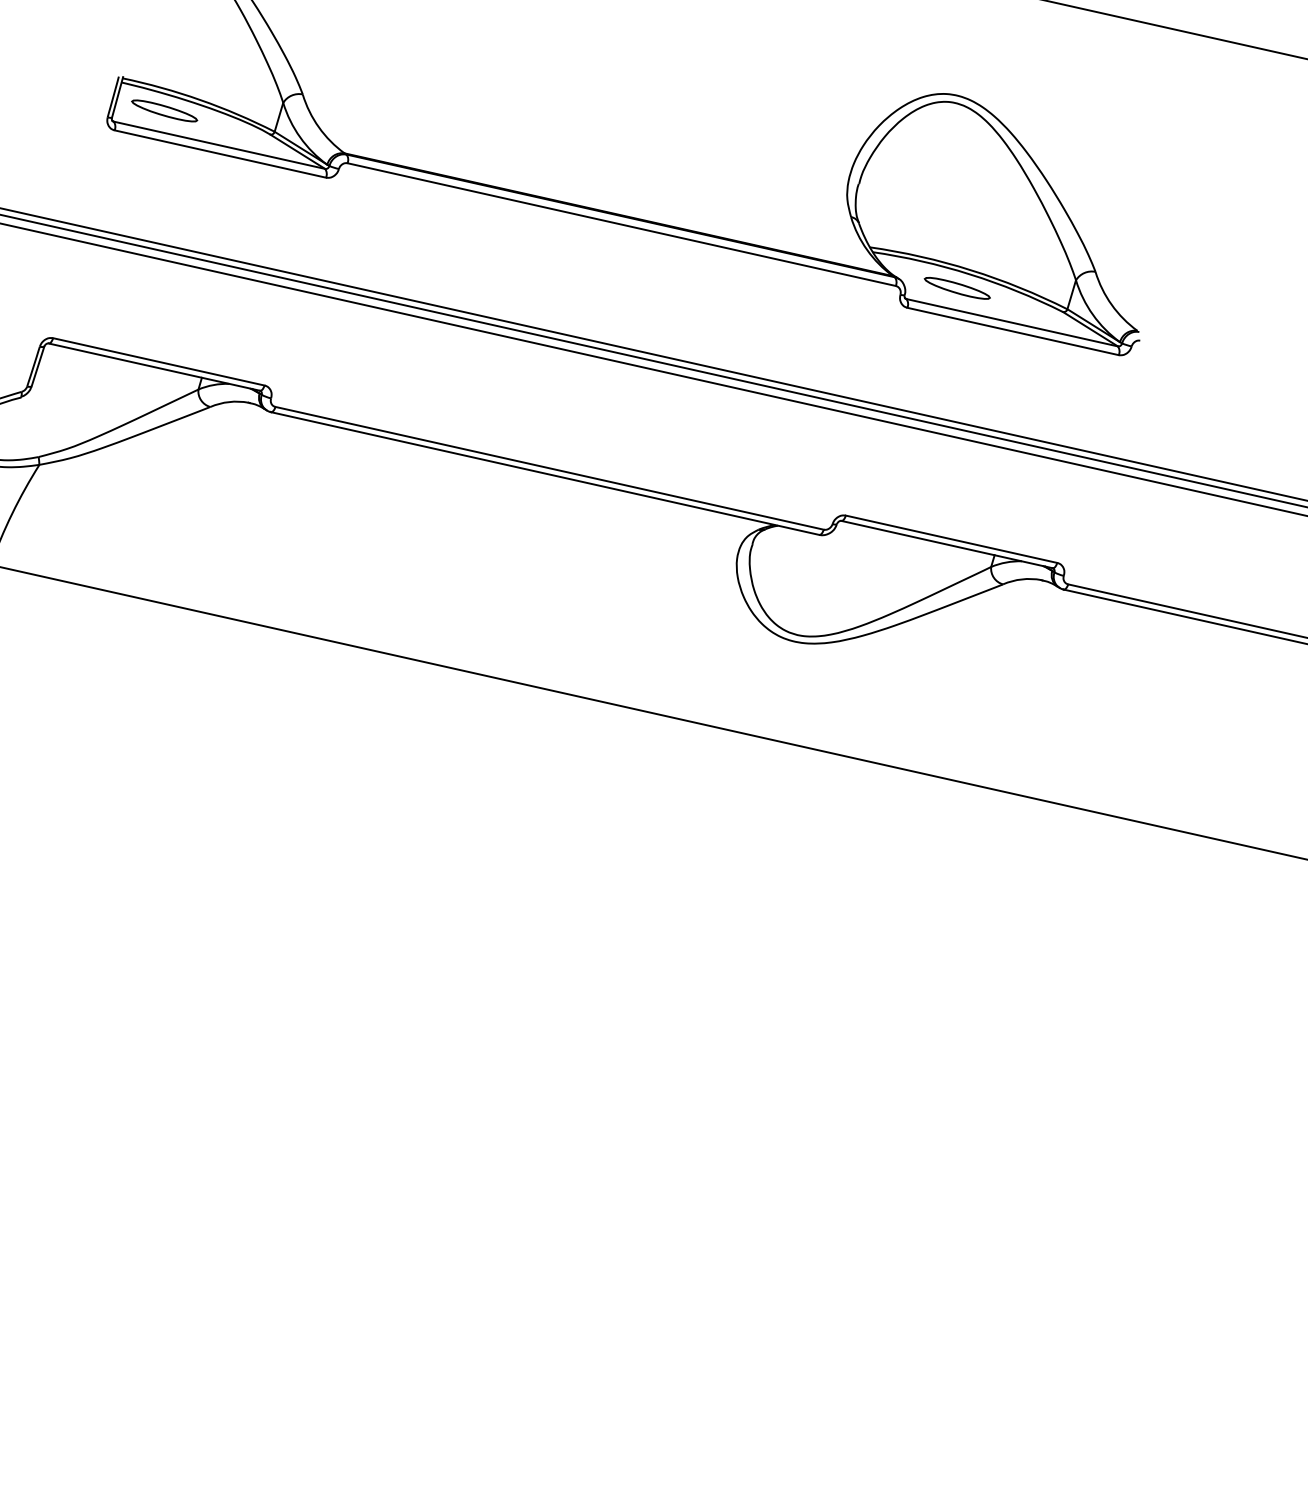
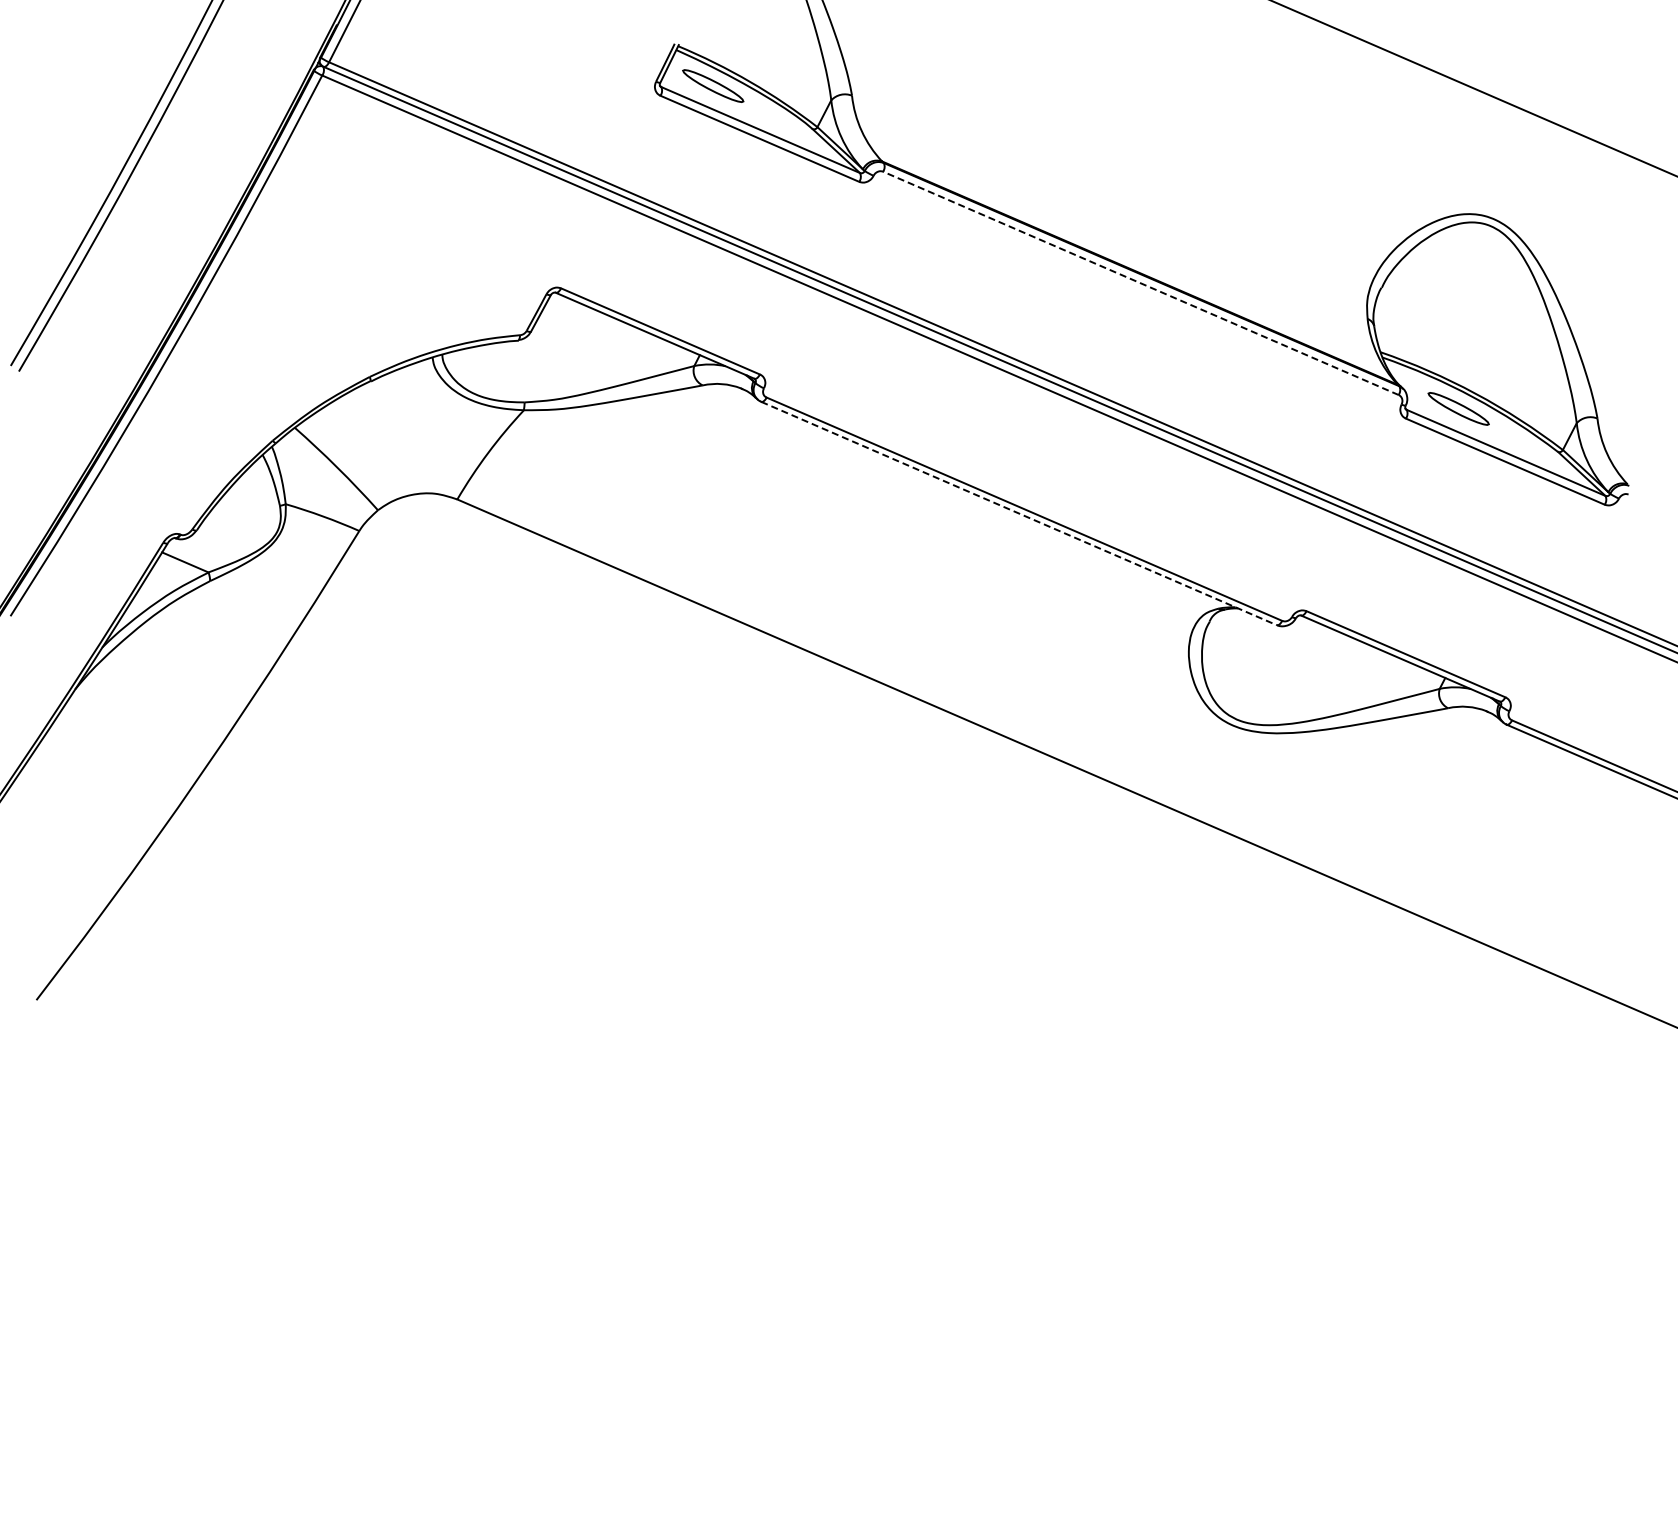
line: (621, 224) -> (1140, 283), solid -> dashed
line: (545, 473) -> (1019, 513), solid -> dashed

